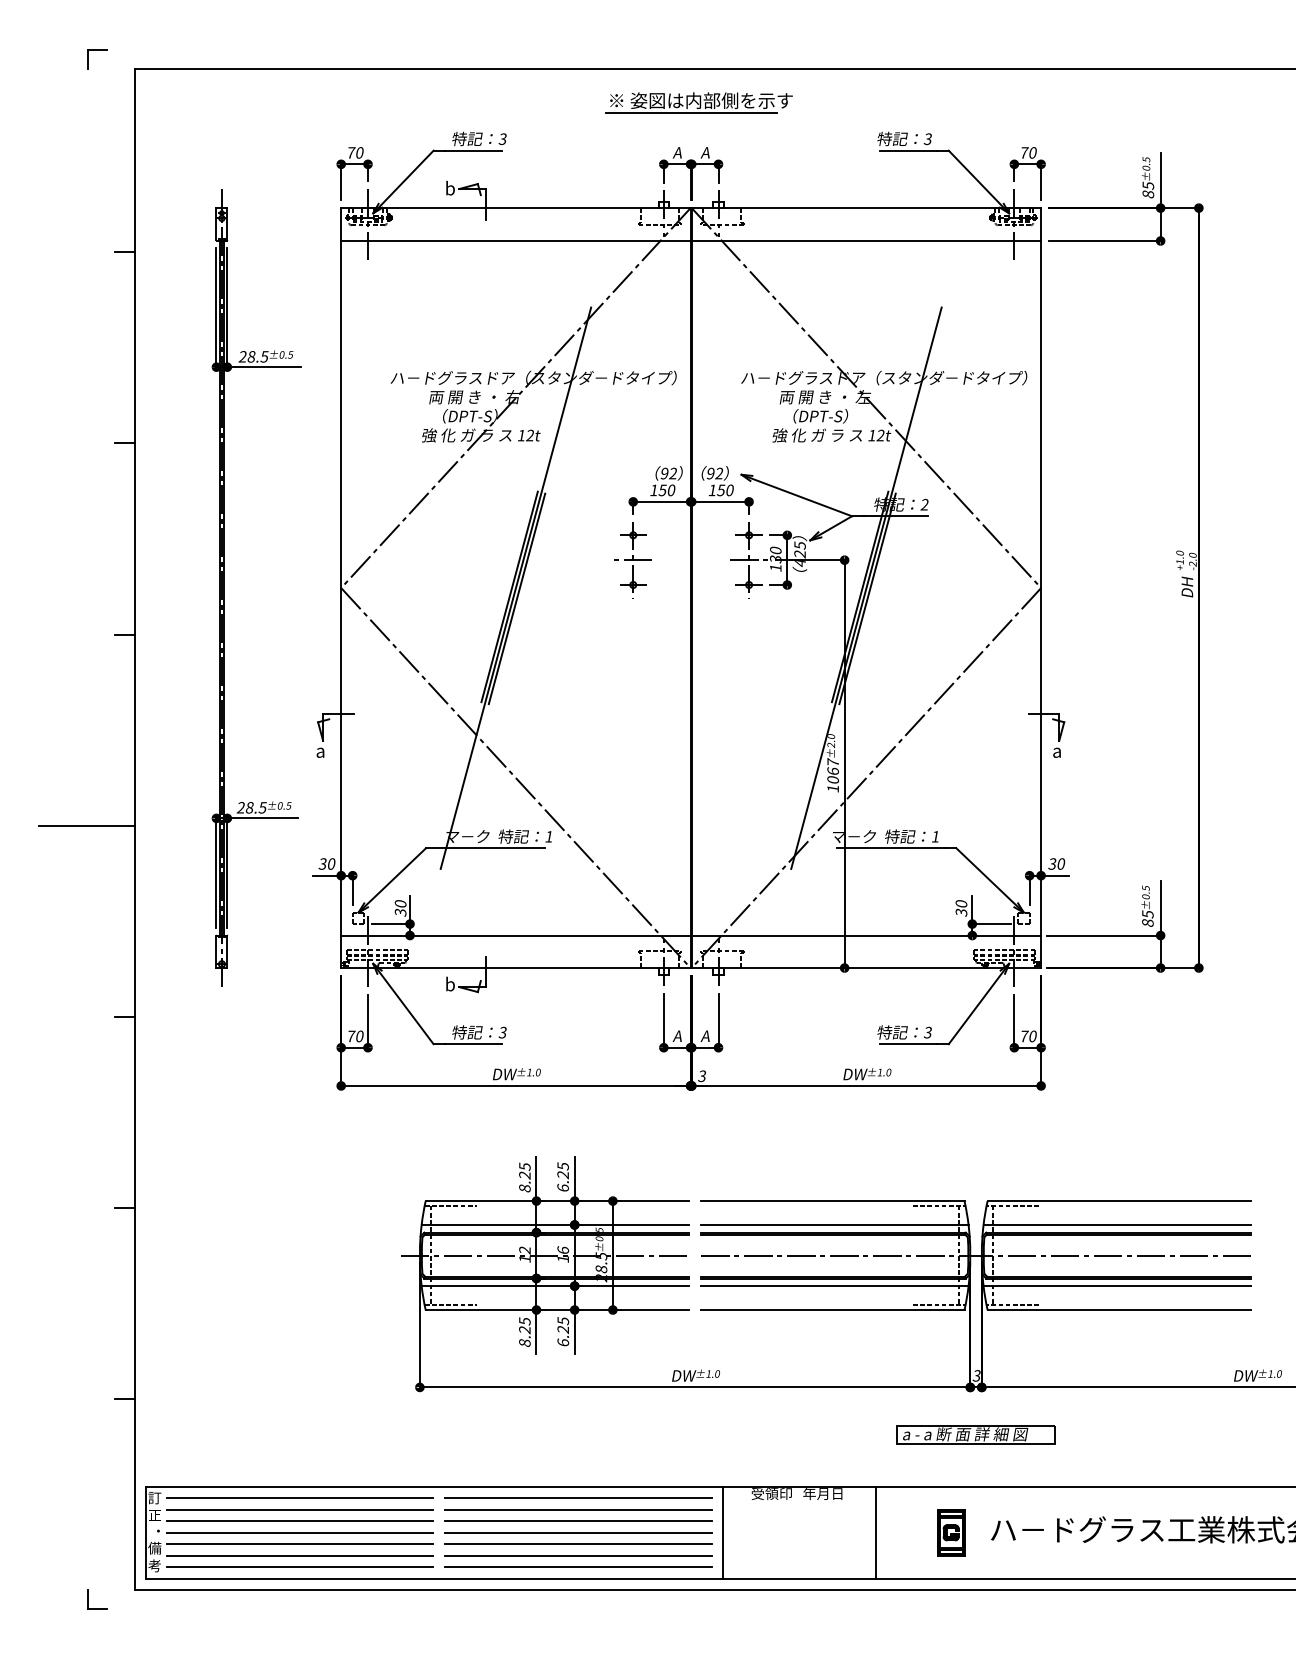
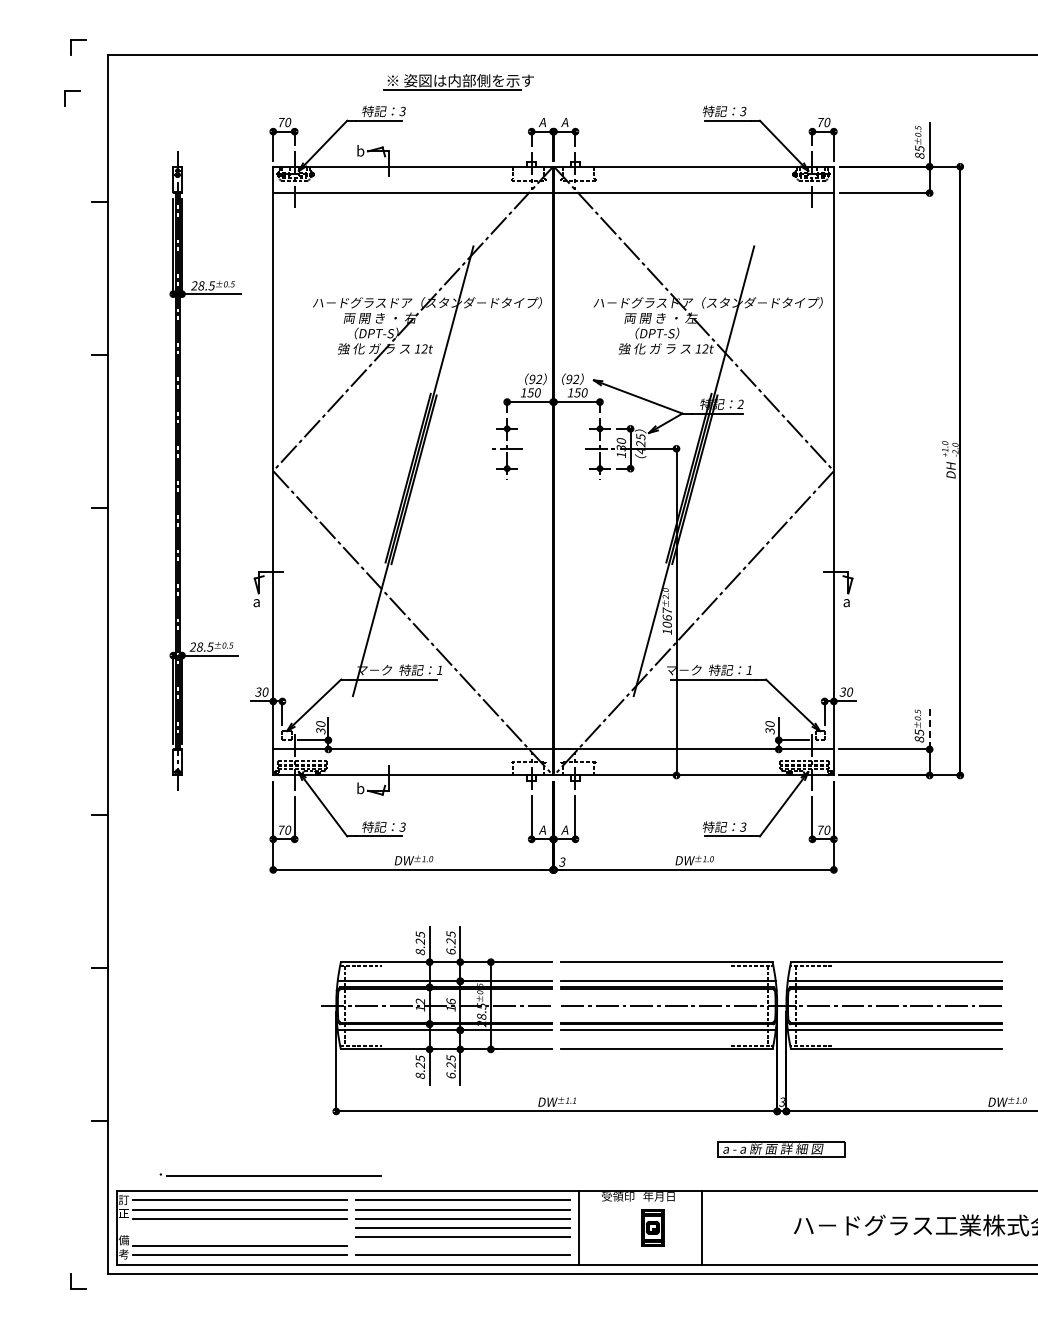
part: (698, 102) -> (458, 82), moved
part: (90, 114) -> (72, 91), added
line: (86, 825) -> (69, 661), removed
line: (1160, 908) -> (929, 727), solid -> dashed
text: (717, 1373) -> (574, 1100), ±1.0 -> ±1.1
part: (295, 1531) -> (270, 1174), moved
part: (950, 1532) -> (652, 1227), moved
line: (300, 1544) -> (240, 1237), removed
line: (578, 1556) -> (463, 1246), removed

